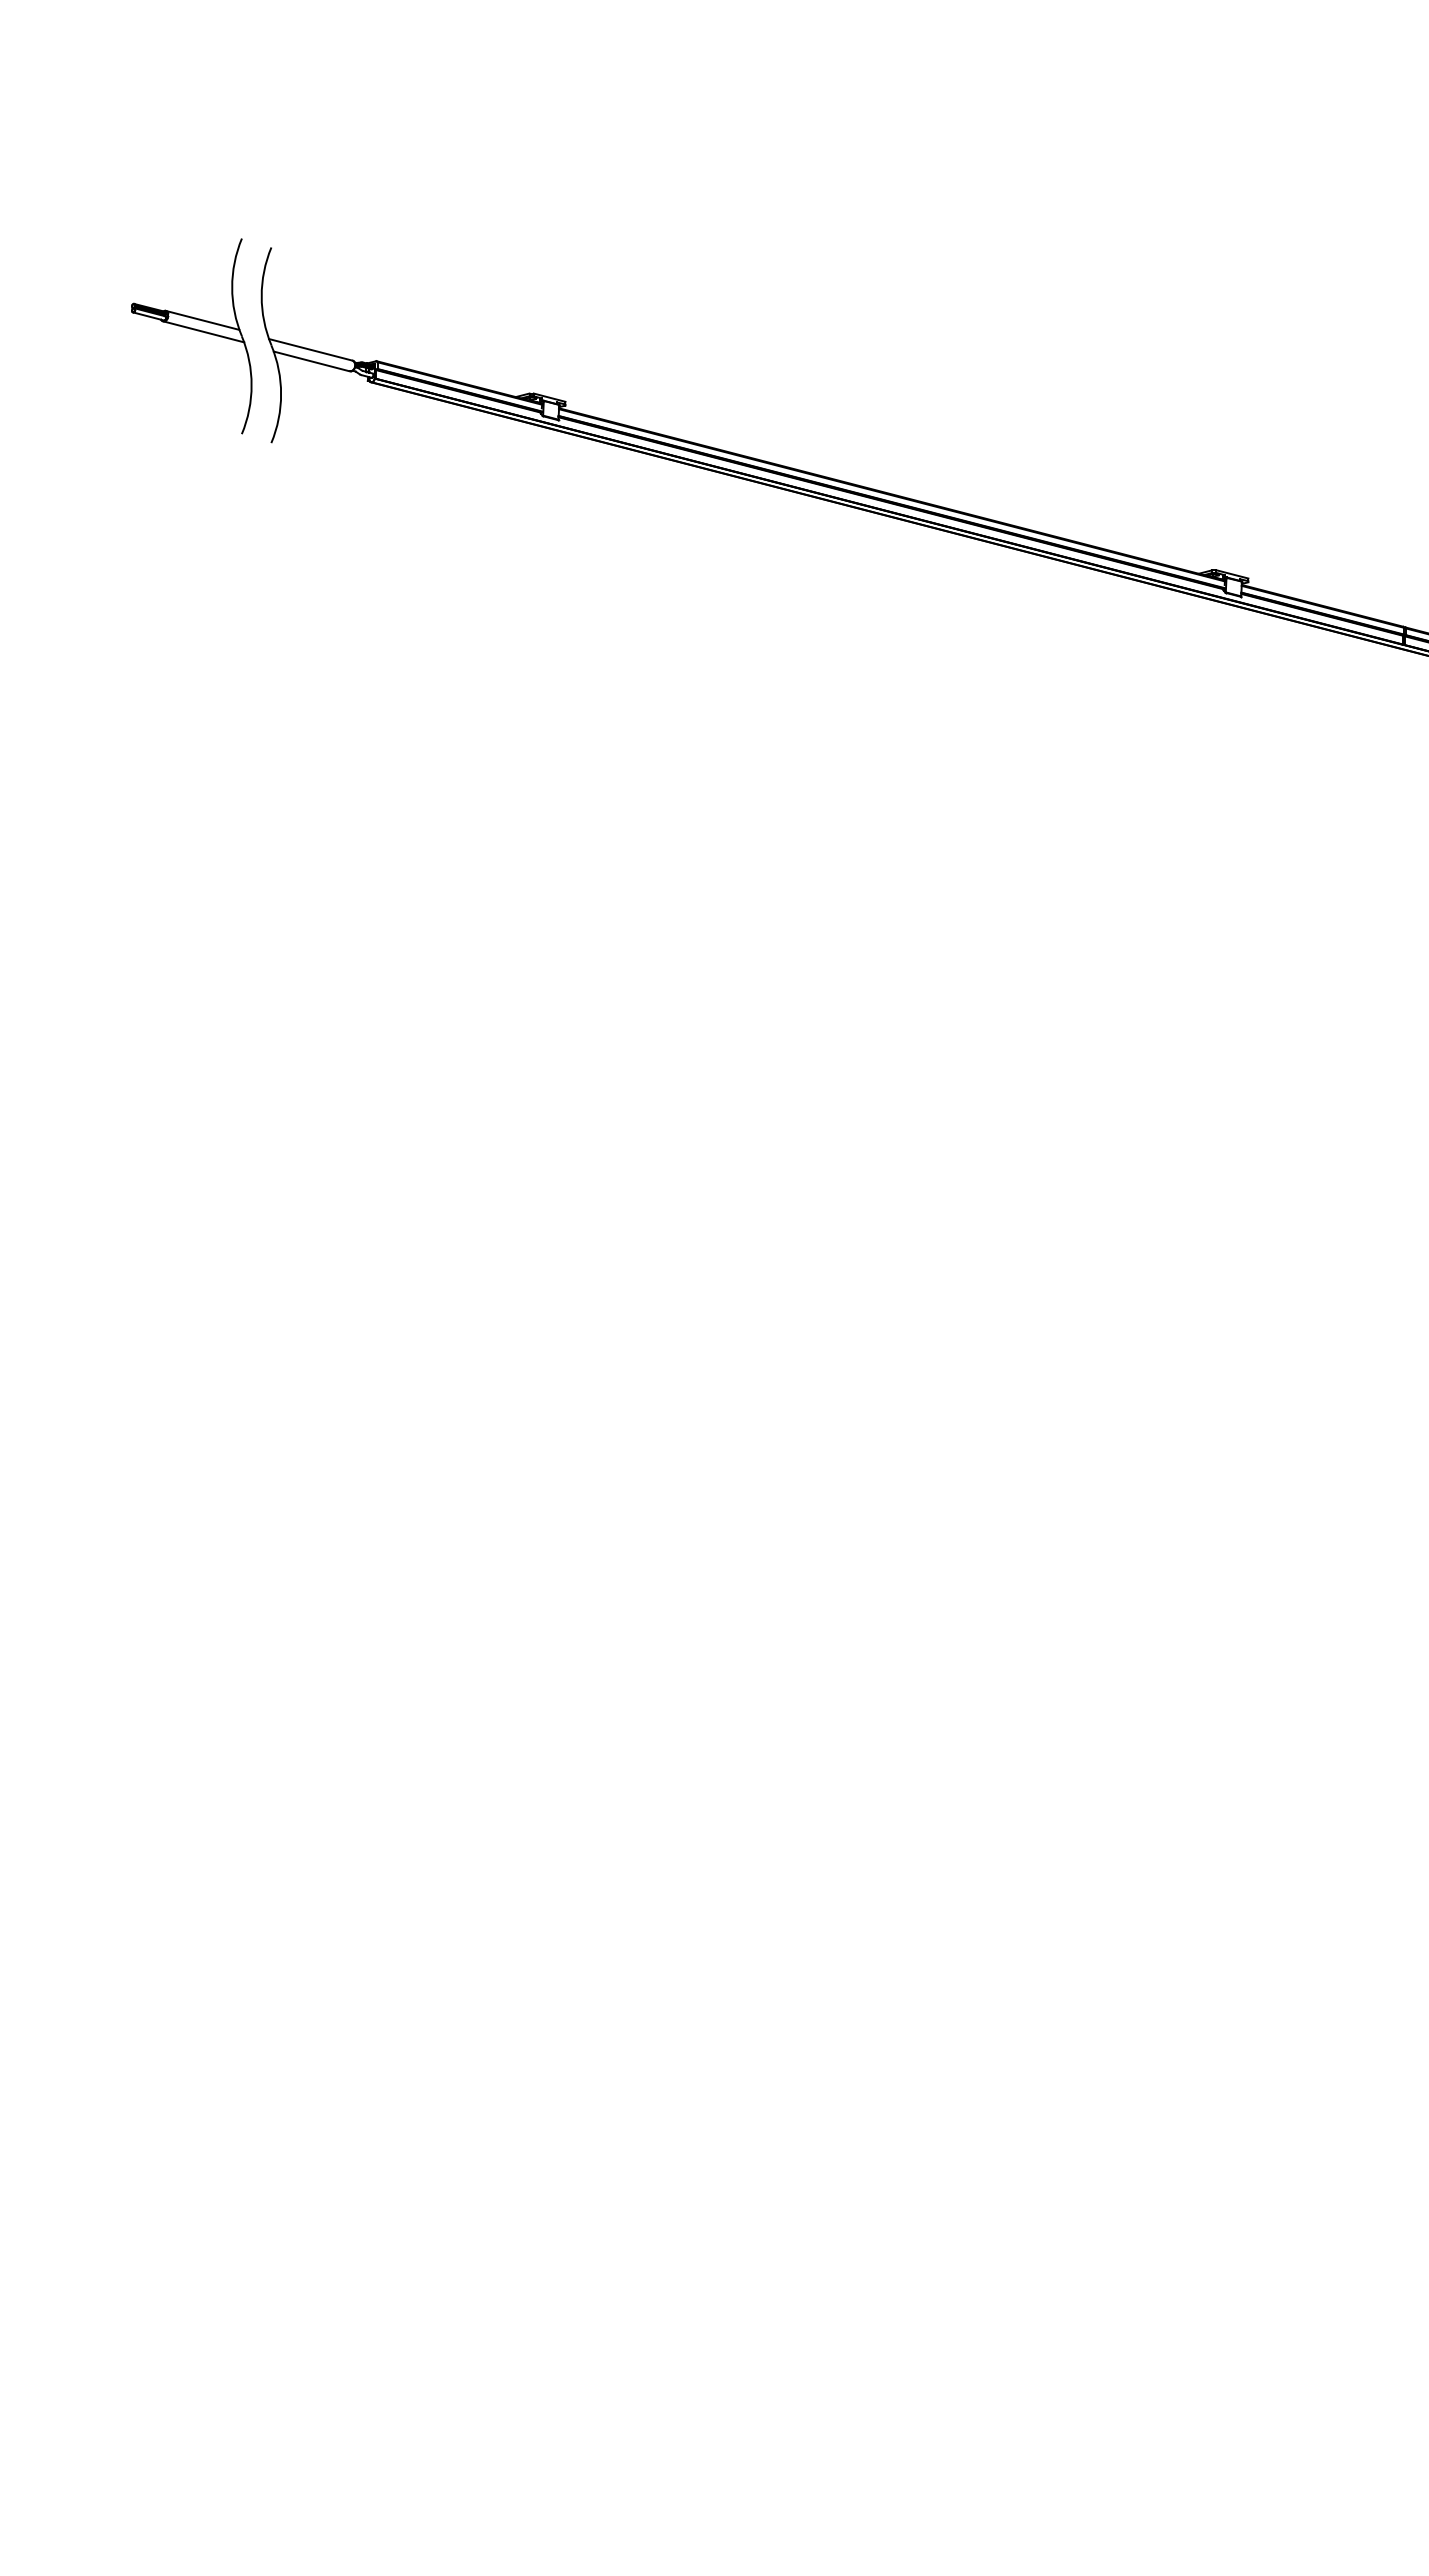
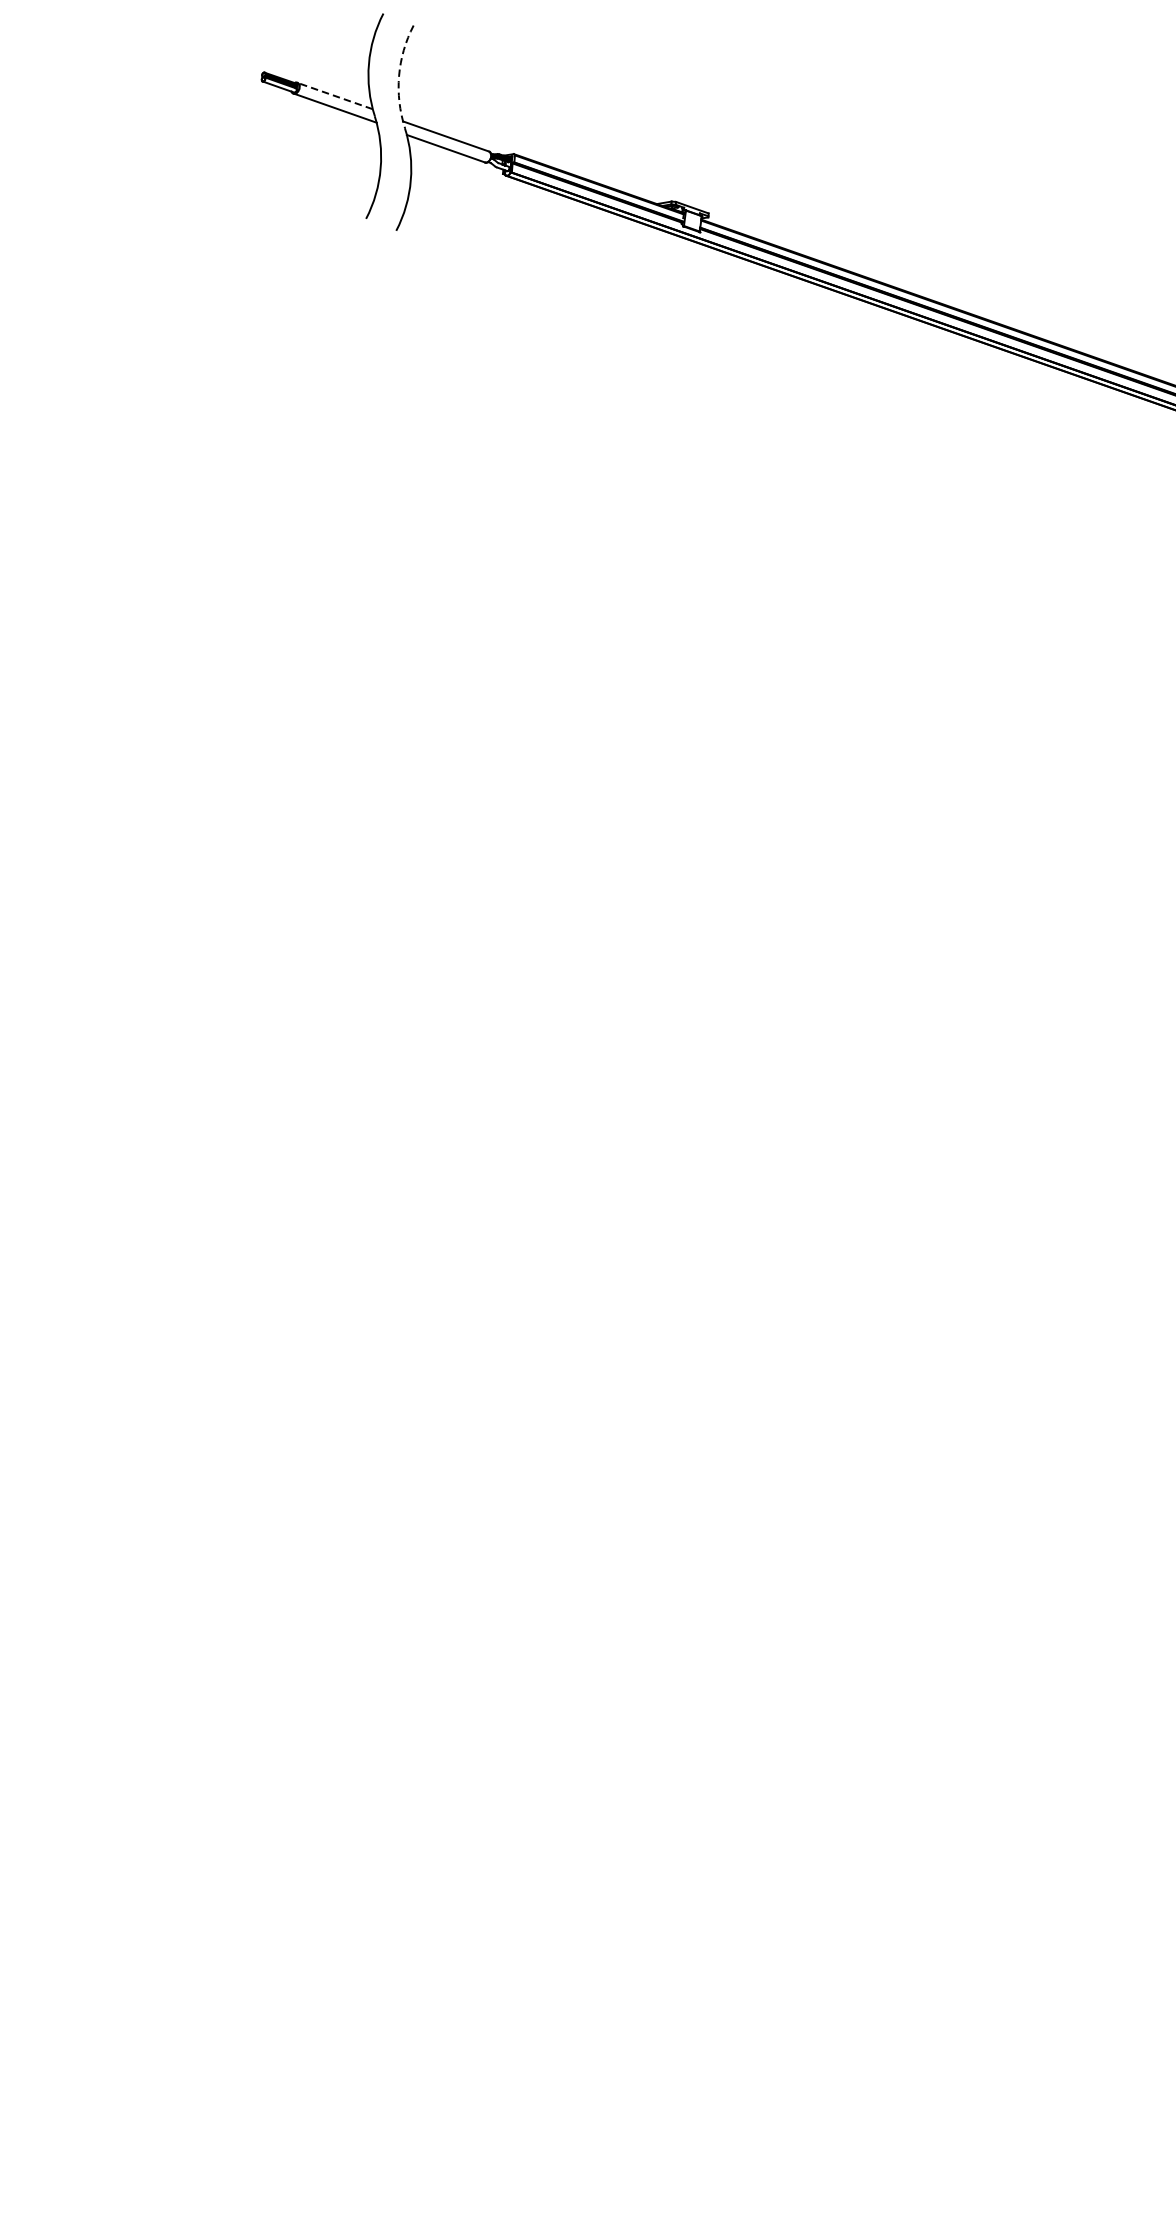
arc: (261, 296) -> (398, 76), solid -> dashed
line: (202, 320) -> (334, 96), solid -> dashed

